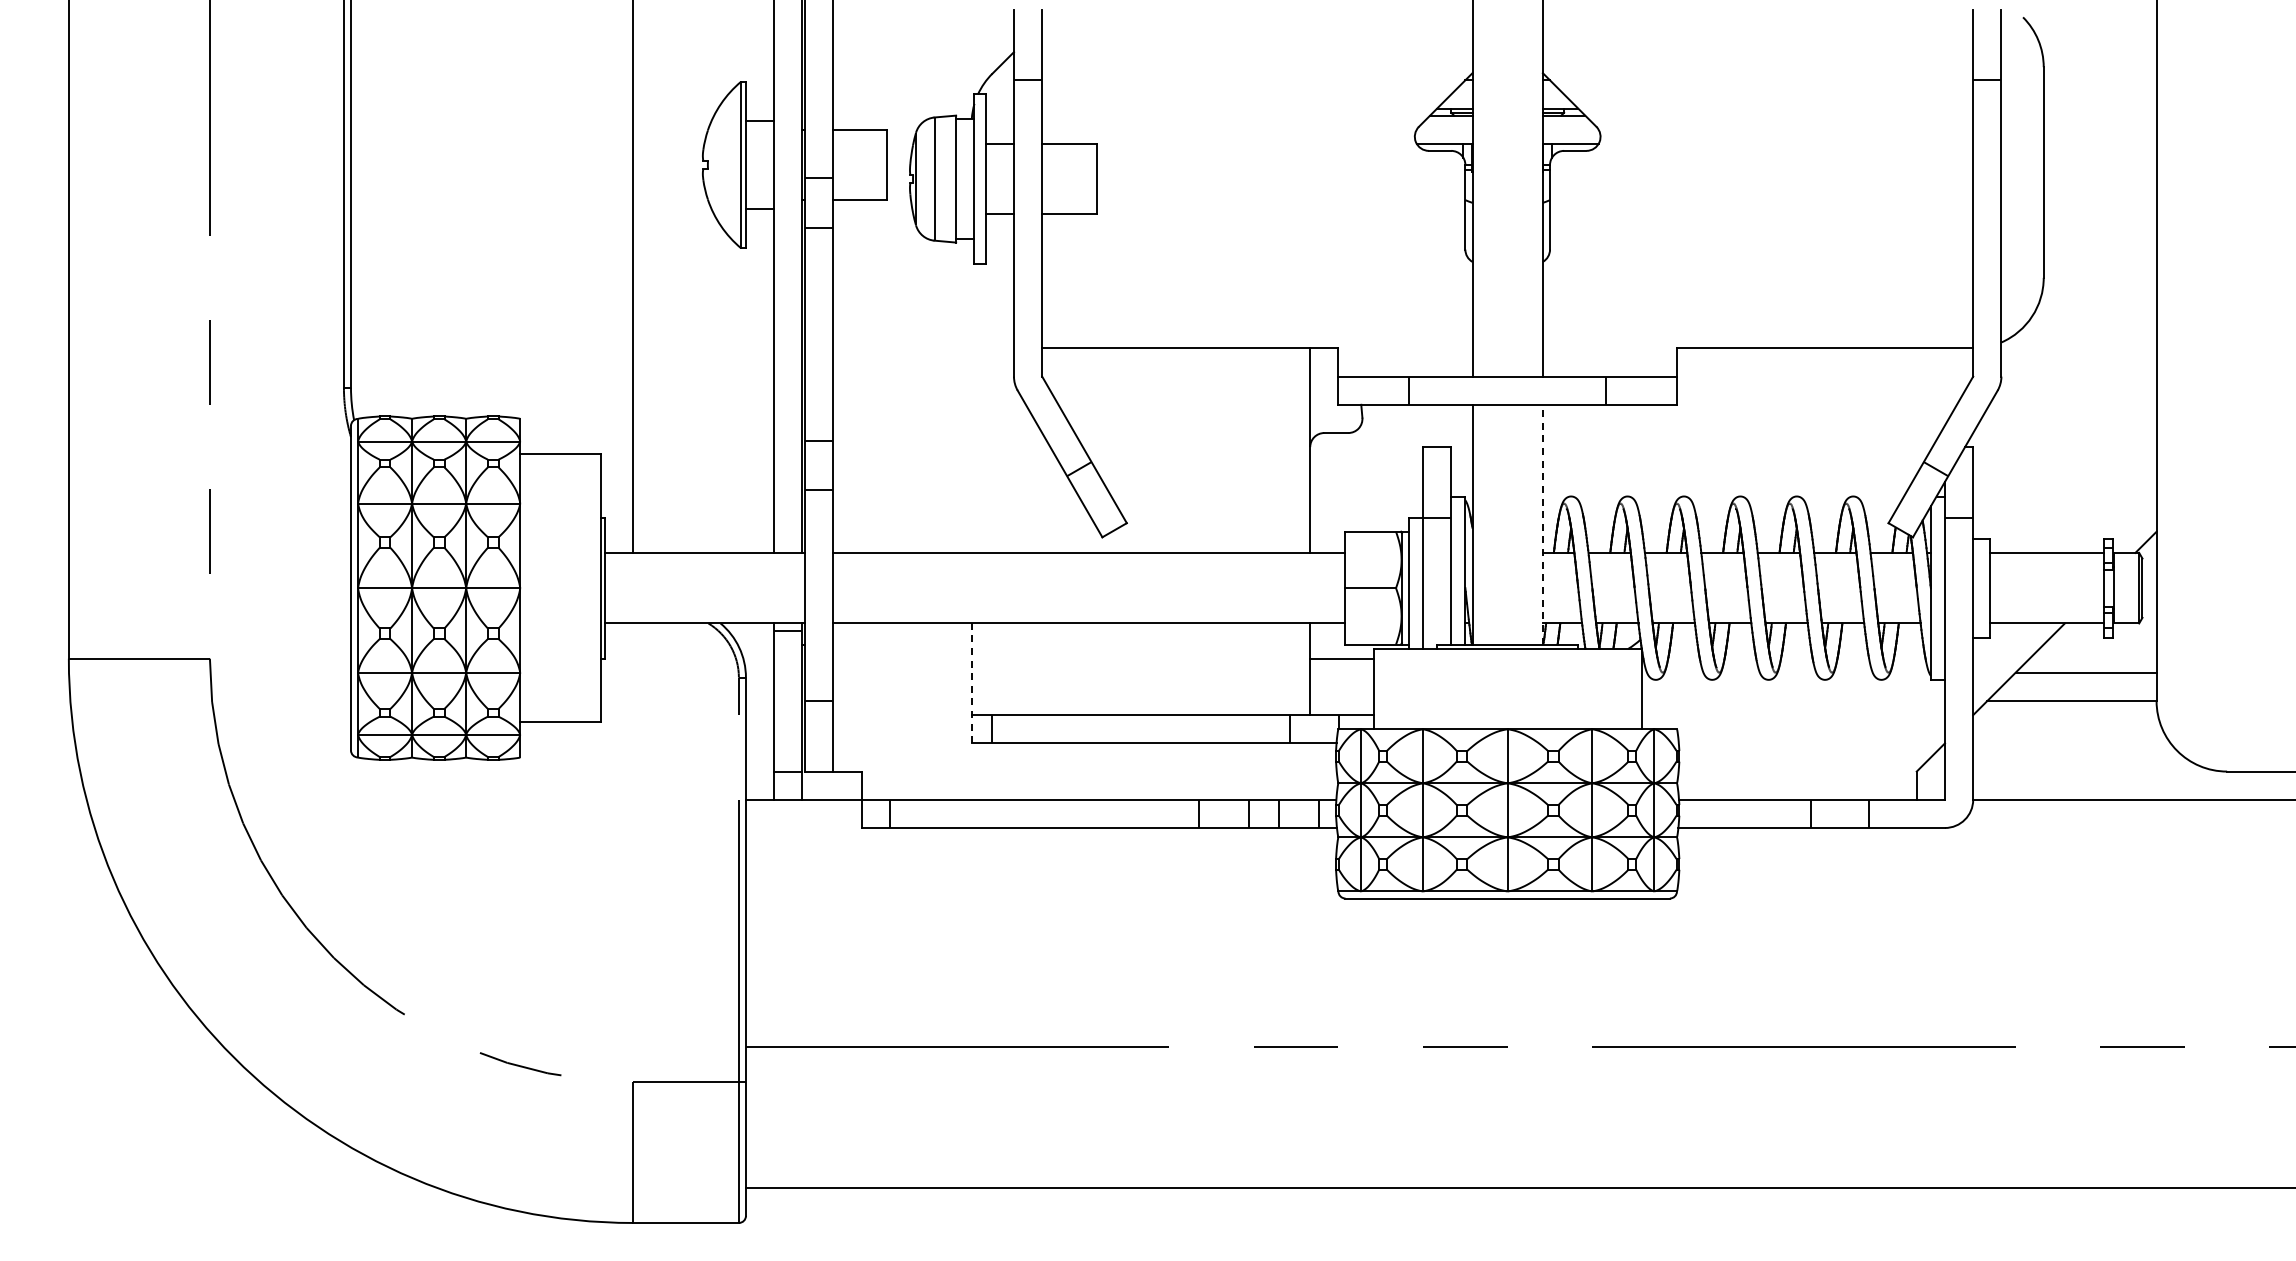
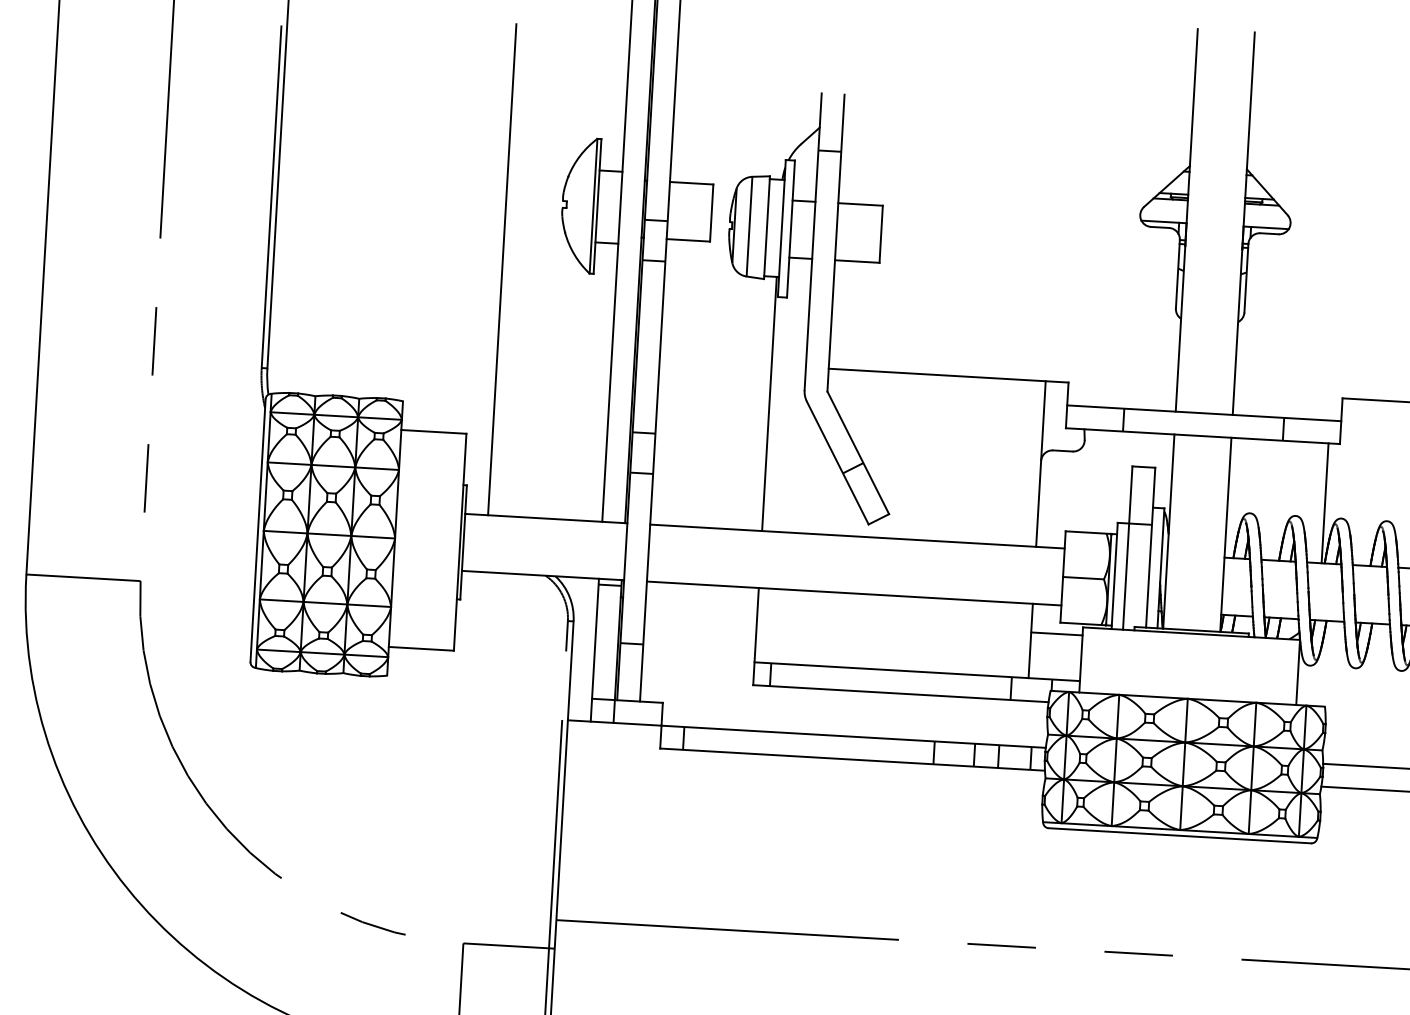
line: (971, 395) -> (769, 403), added
line: (1662, 478) -> (1324, 503), added
line: (1542, 524) -> (1225, 534), dashed -> solid
line: (971, 682) -> (755, 635), dashed -> solid

